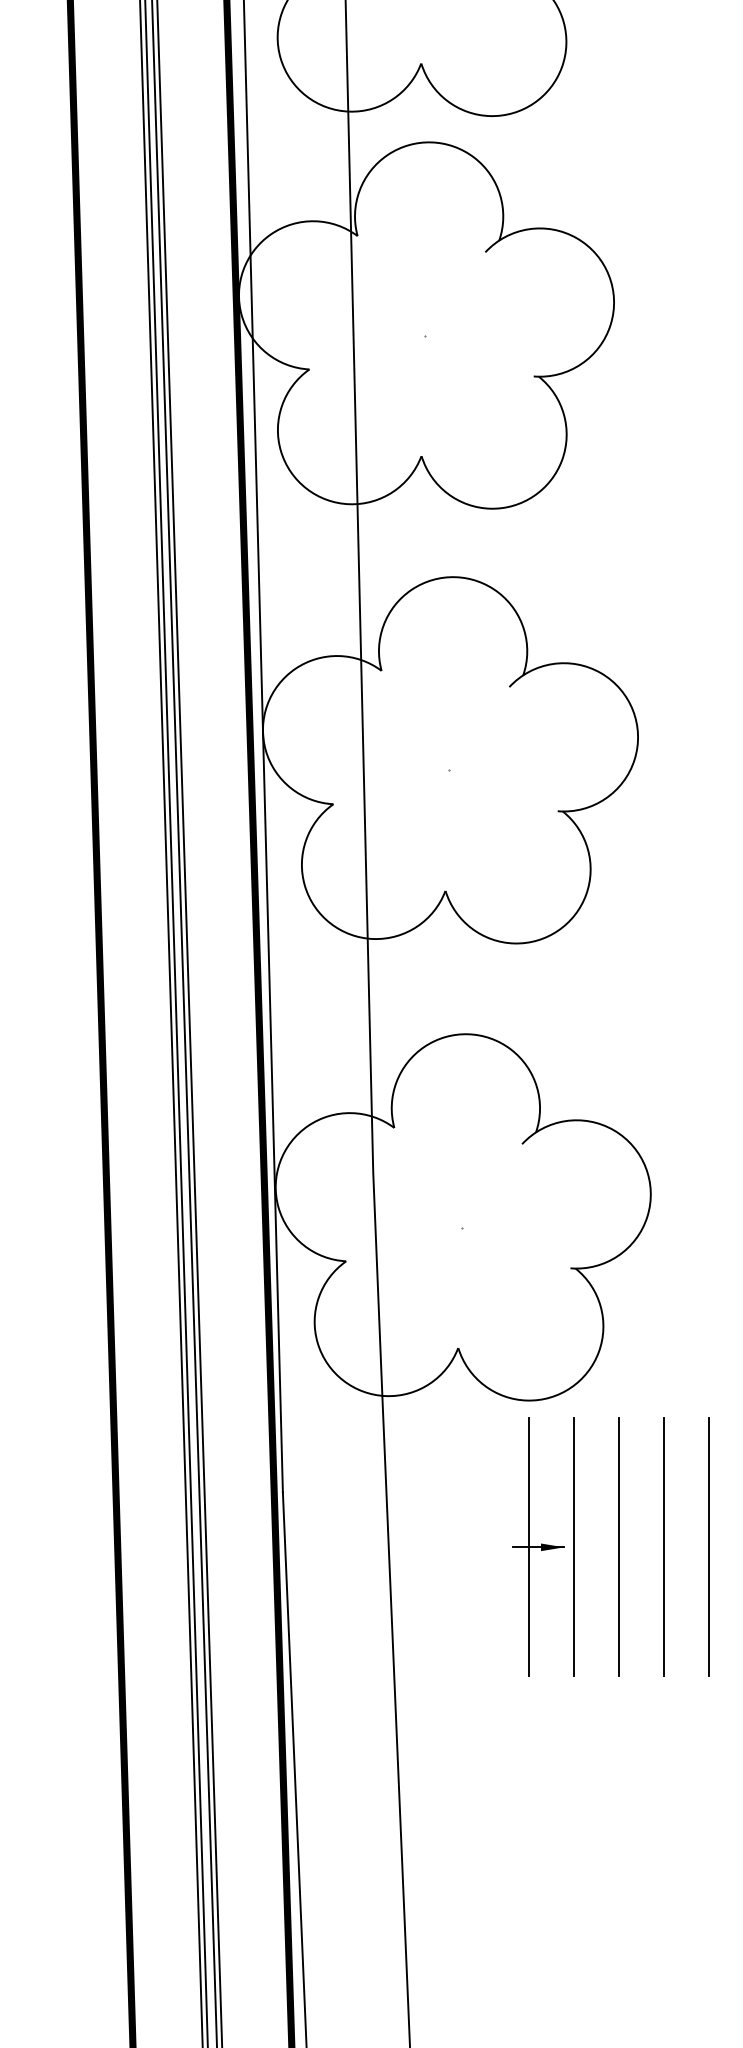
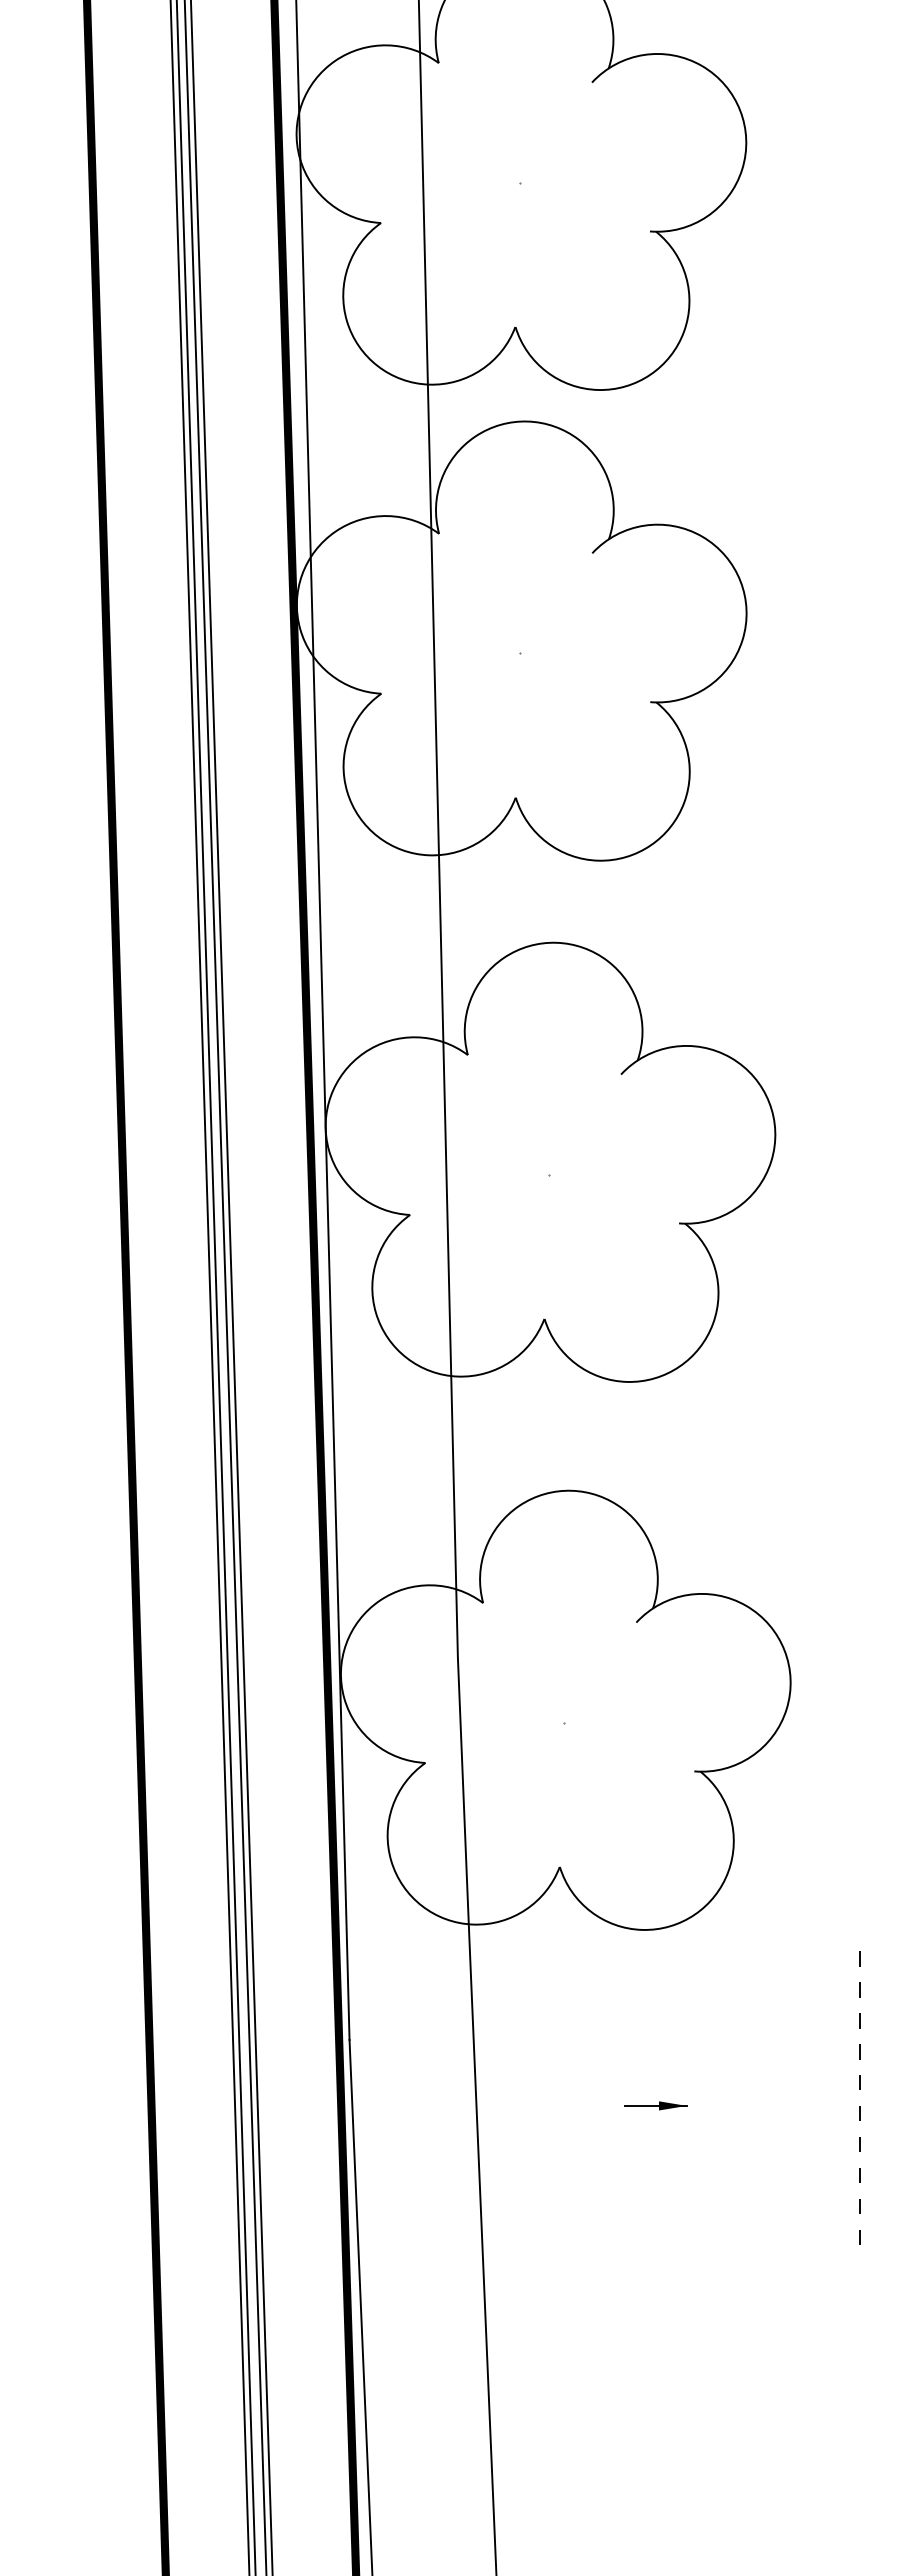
line: (528, 1547) -> (644, 2105), removed
line: (573, 1547) -> (698, 2105), removed
line: (619, 1547) -> (752, 2105), removed
line: (664, 1547) -> (806, 2105), removed
line: (709, 1547) -> (860, 2105), solid -> dashed

